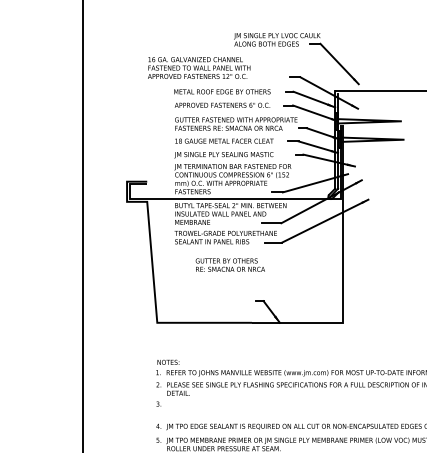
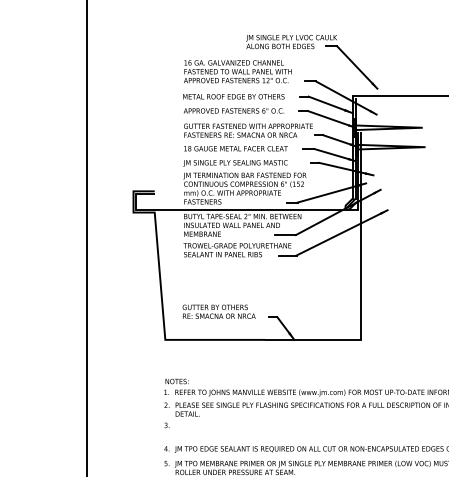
text: (199, 67) -> (238, 71), moved
text: (229, 264) -> (218, 311), moved

